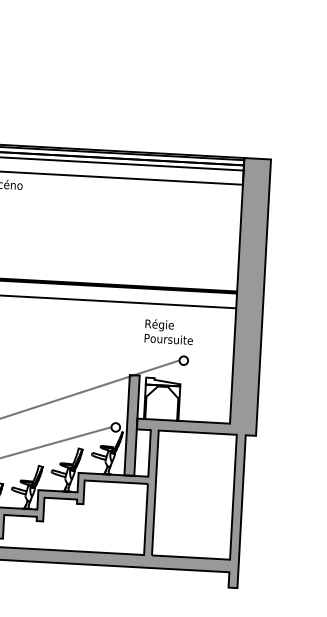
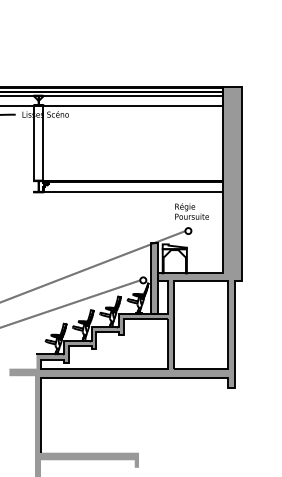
text: (168, 331) -> (191, 211), moved

